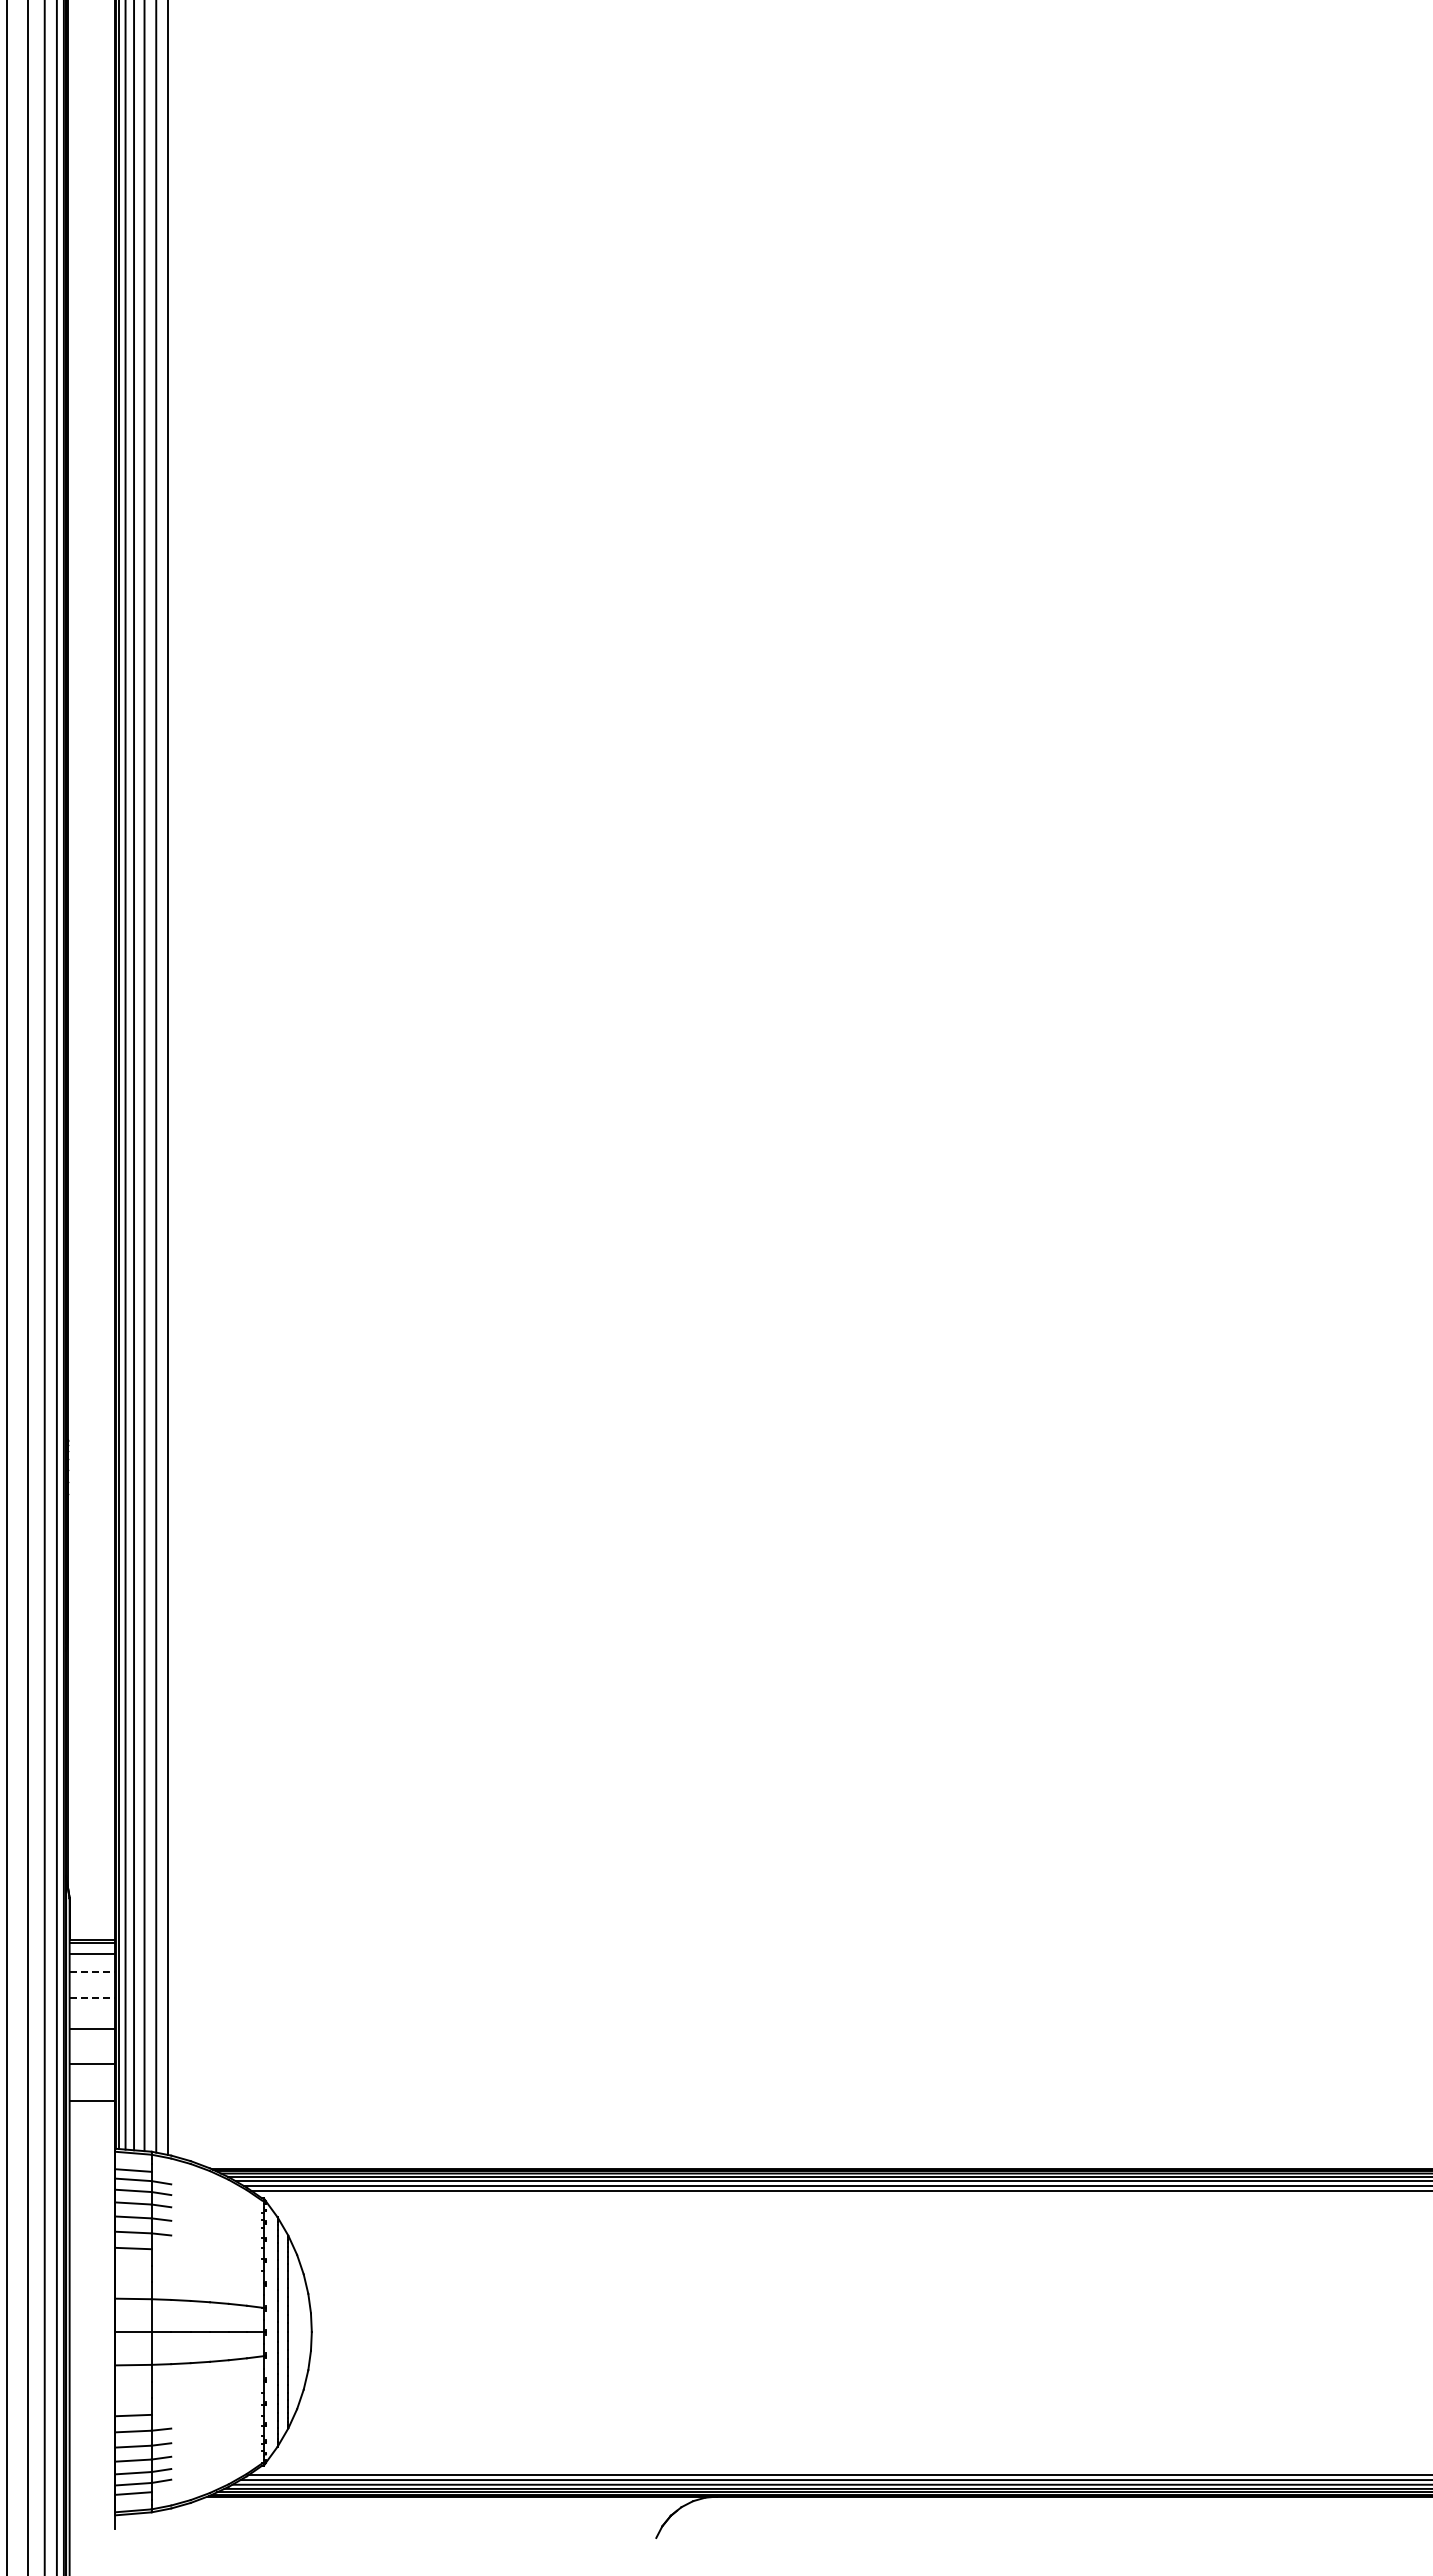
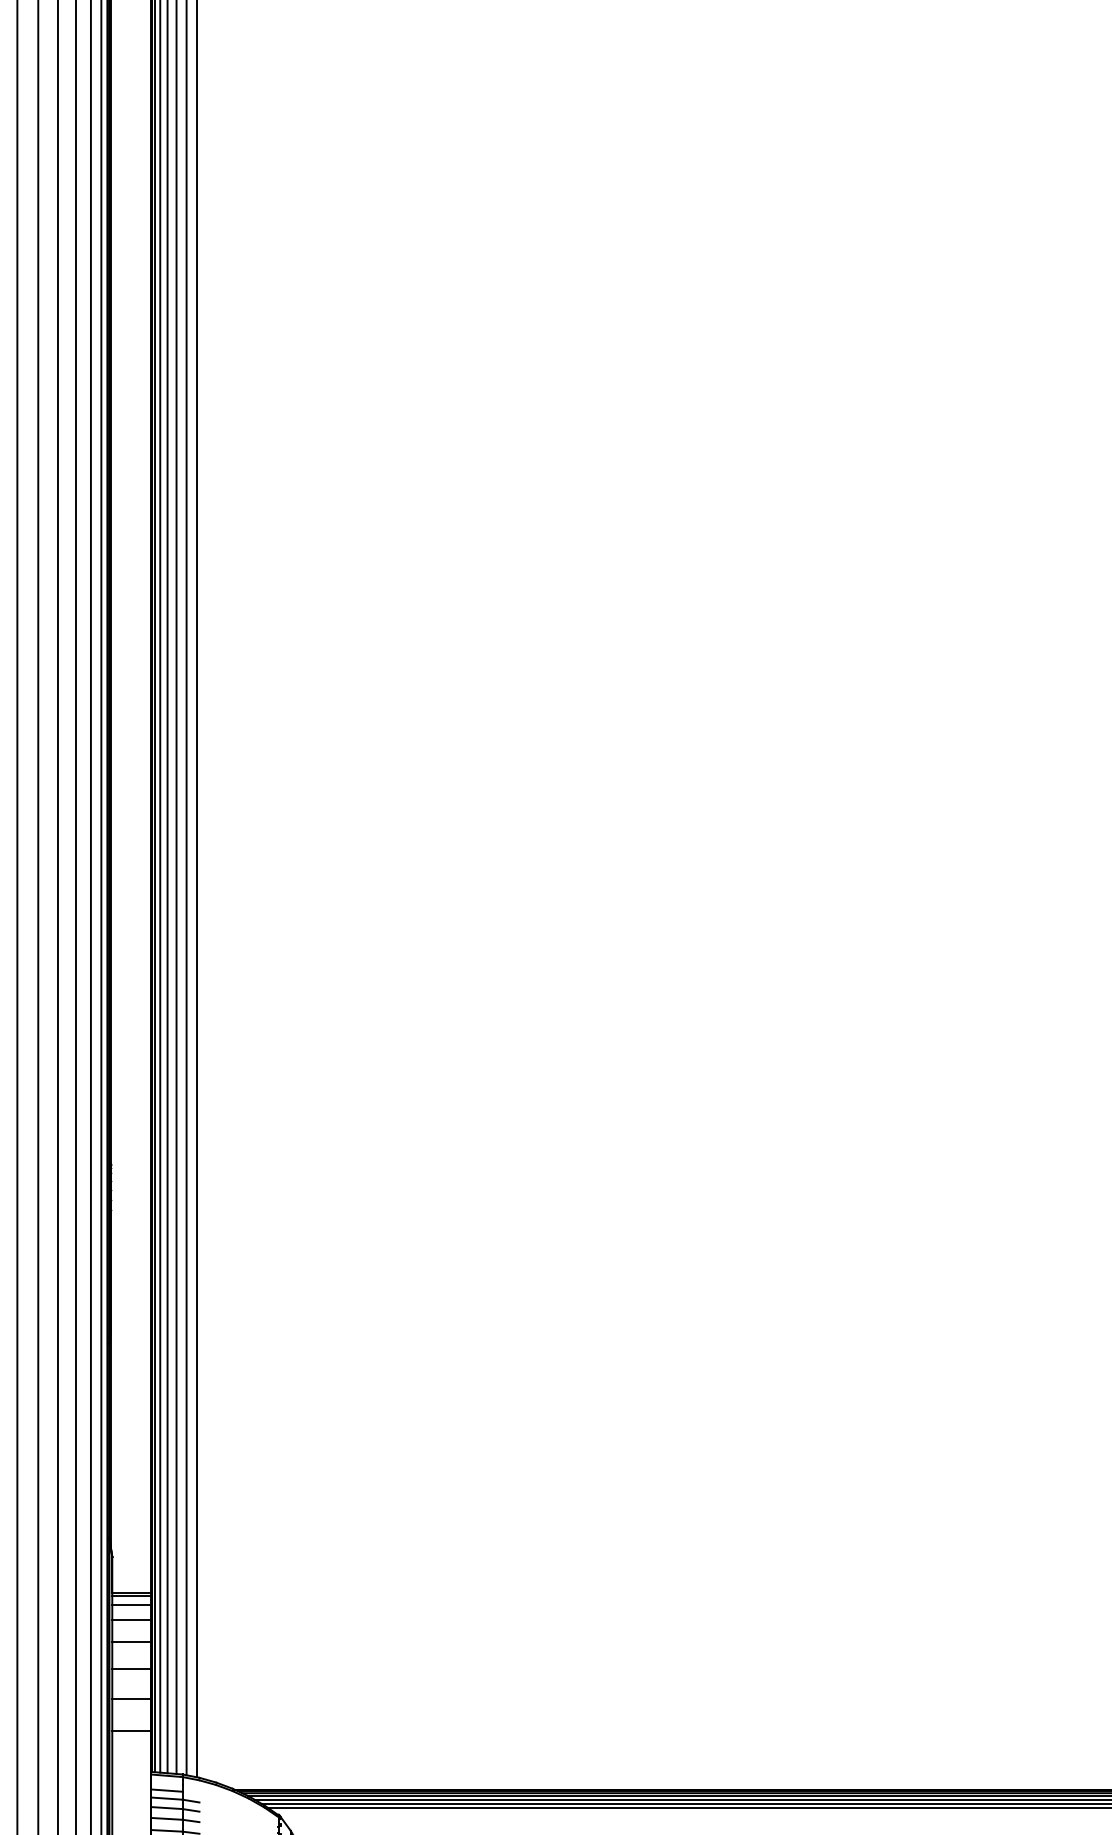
line: (92, 1972) -> (131, 1620), dashed -> solid
line: (92, 1997) -> (131, 1642), dashed -> solid

